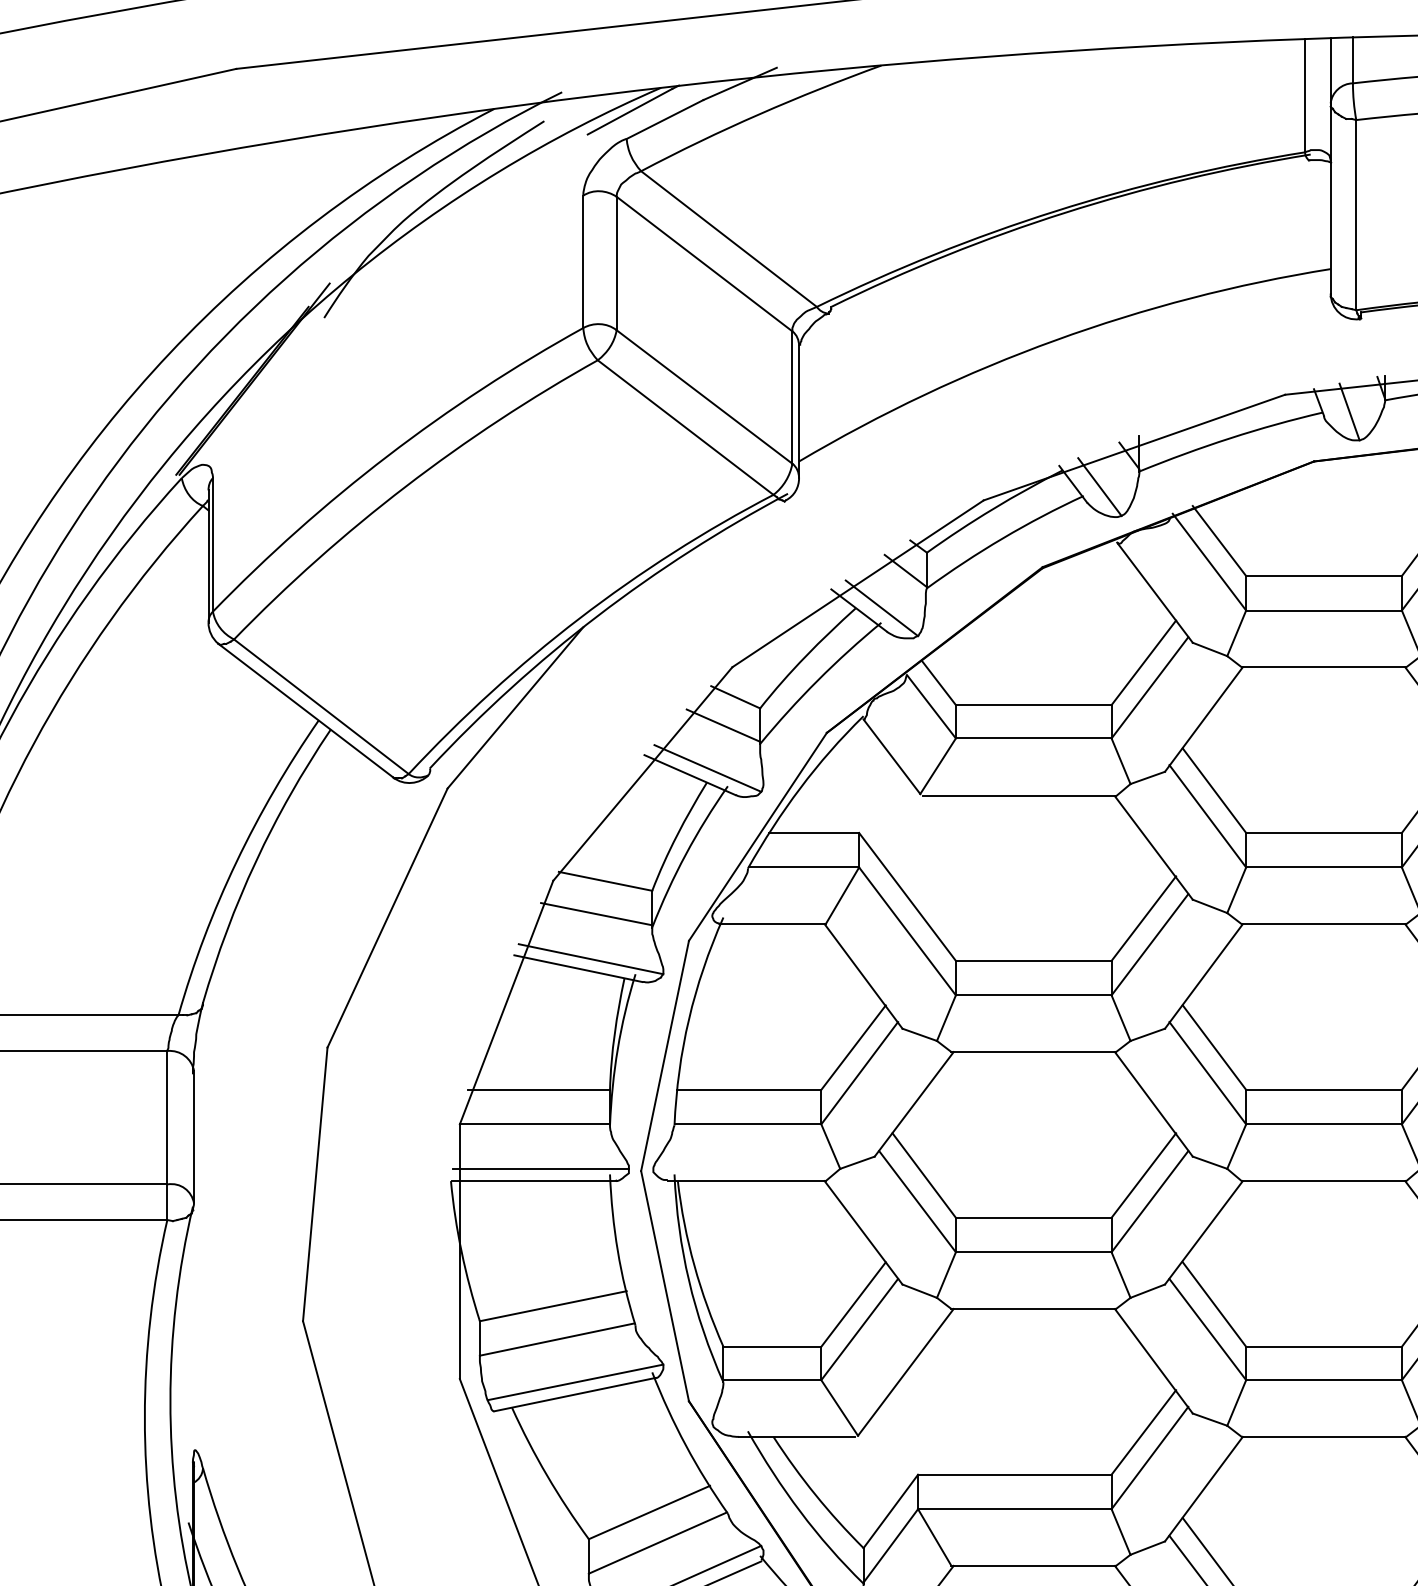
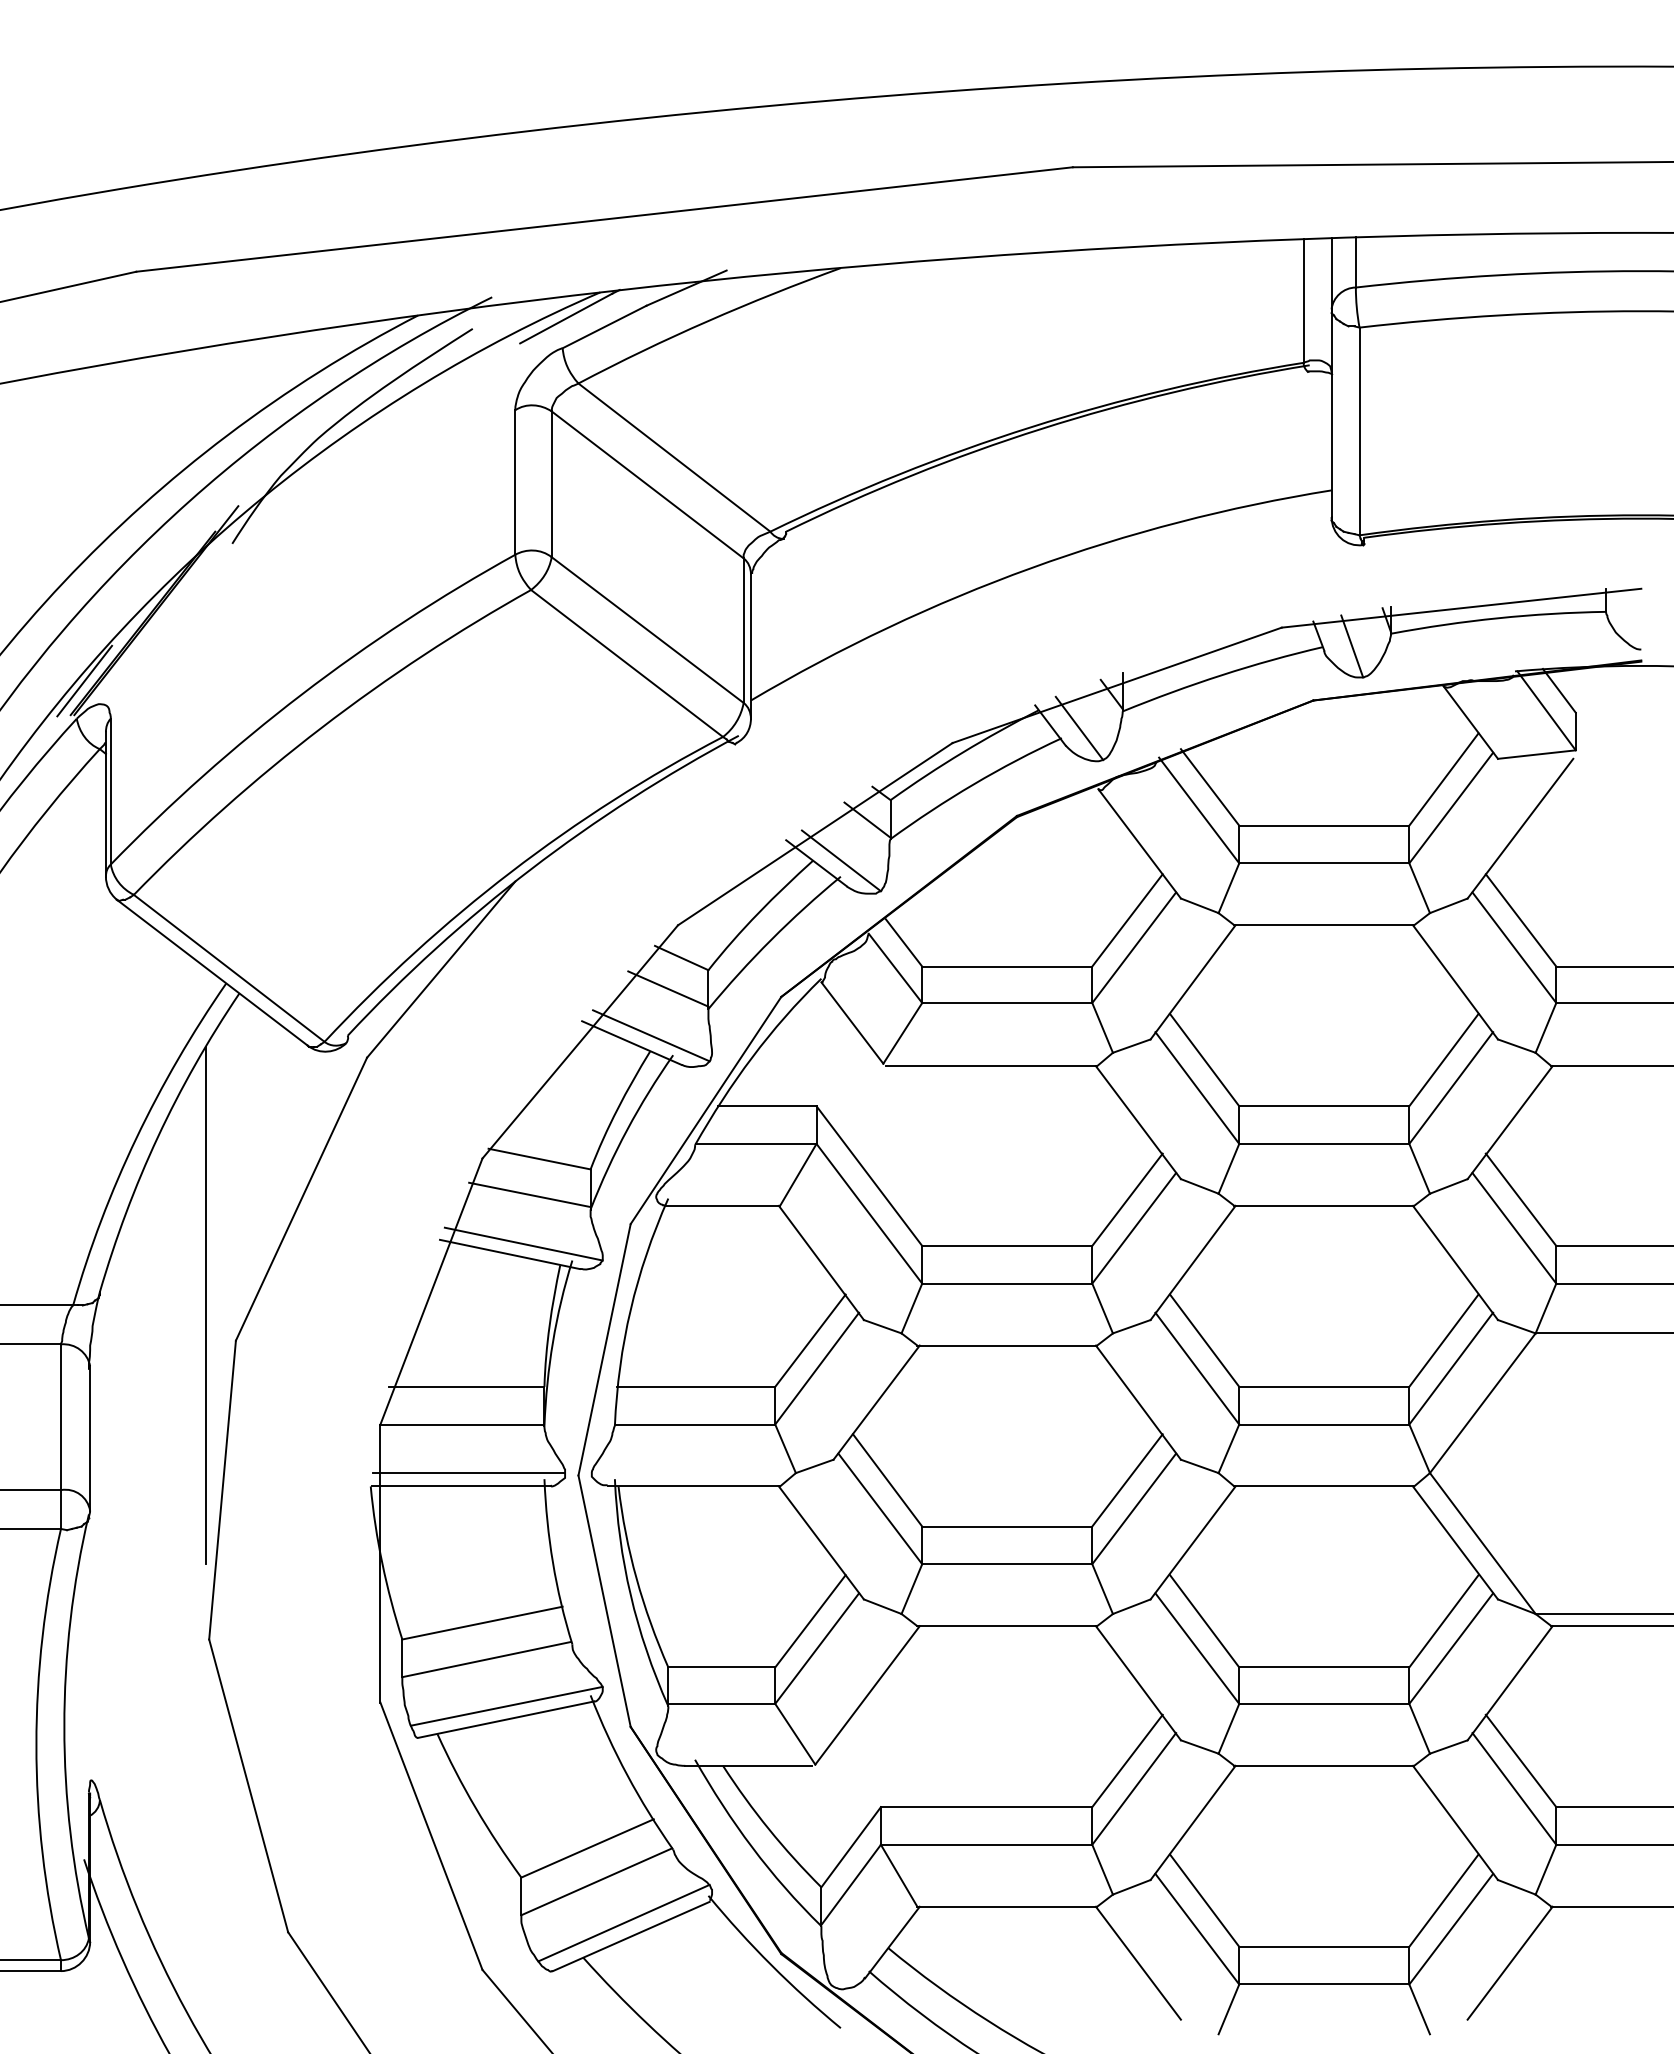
line: (188, 443) -> (84, 680), added
line: (299, 1015) -> (205, 1305), added

